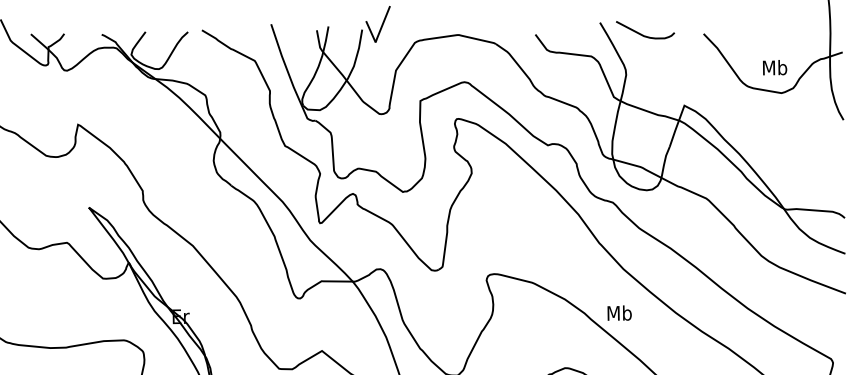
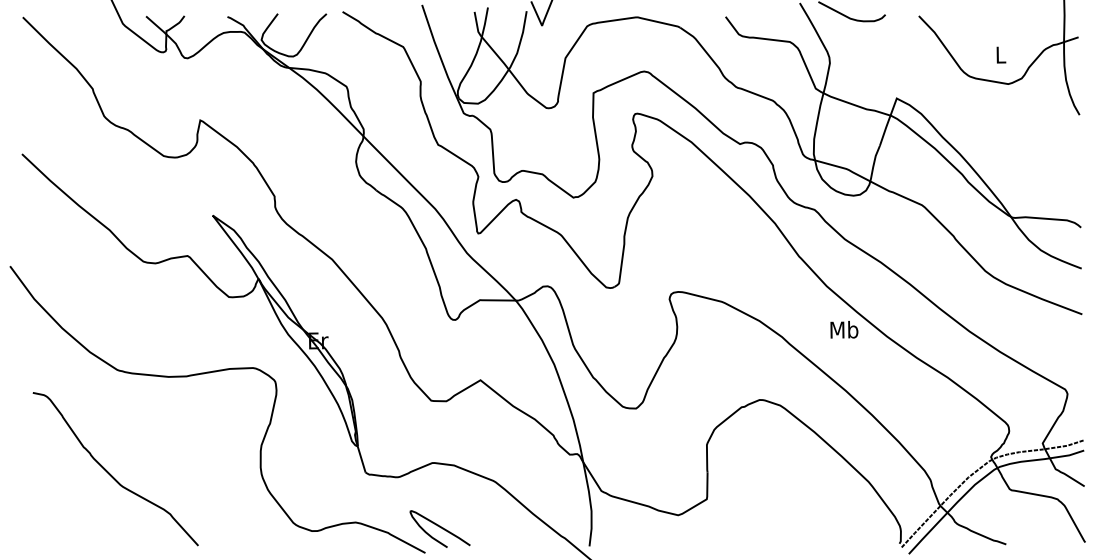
text: (774, 67) -> (1000, 54), Mb -> L
text: (619, 312) -> (844, 329), moved

